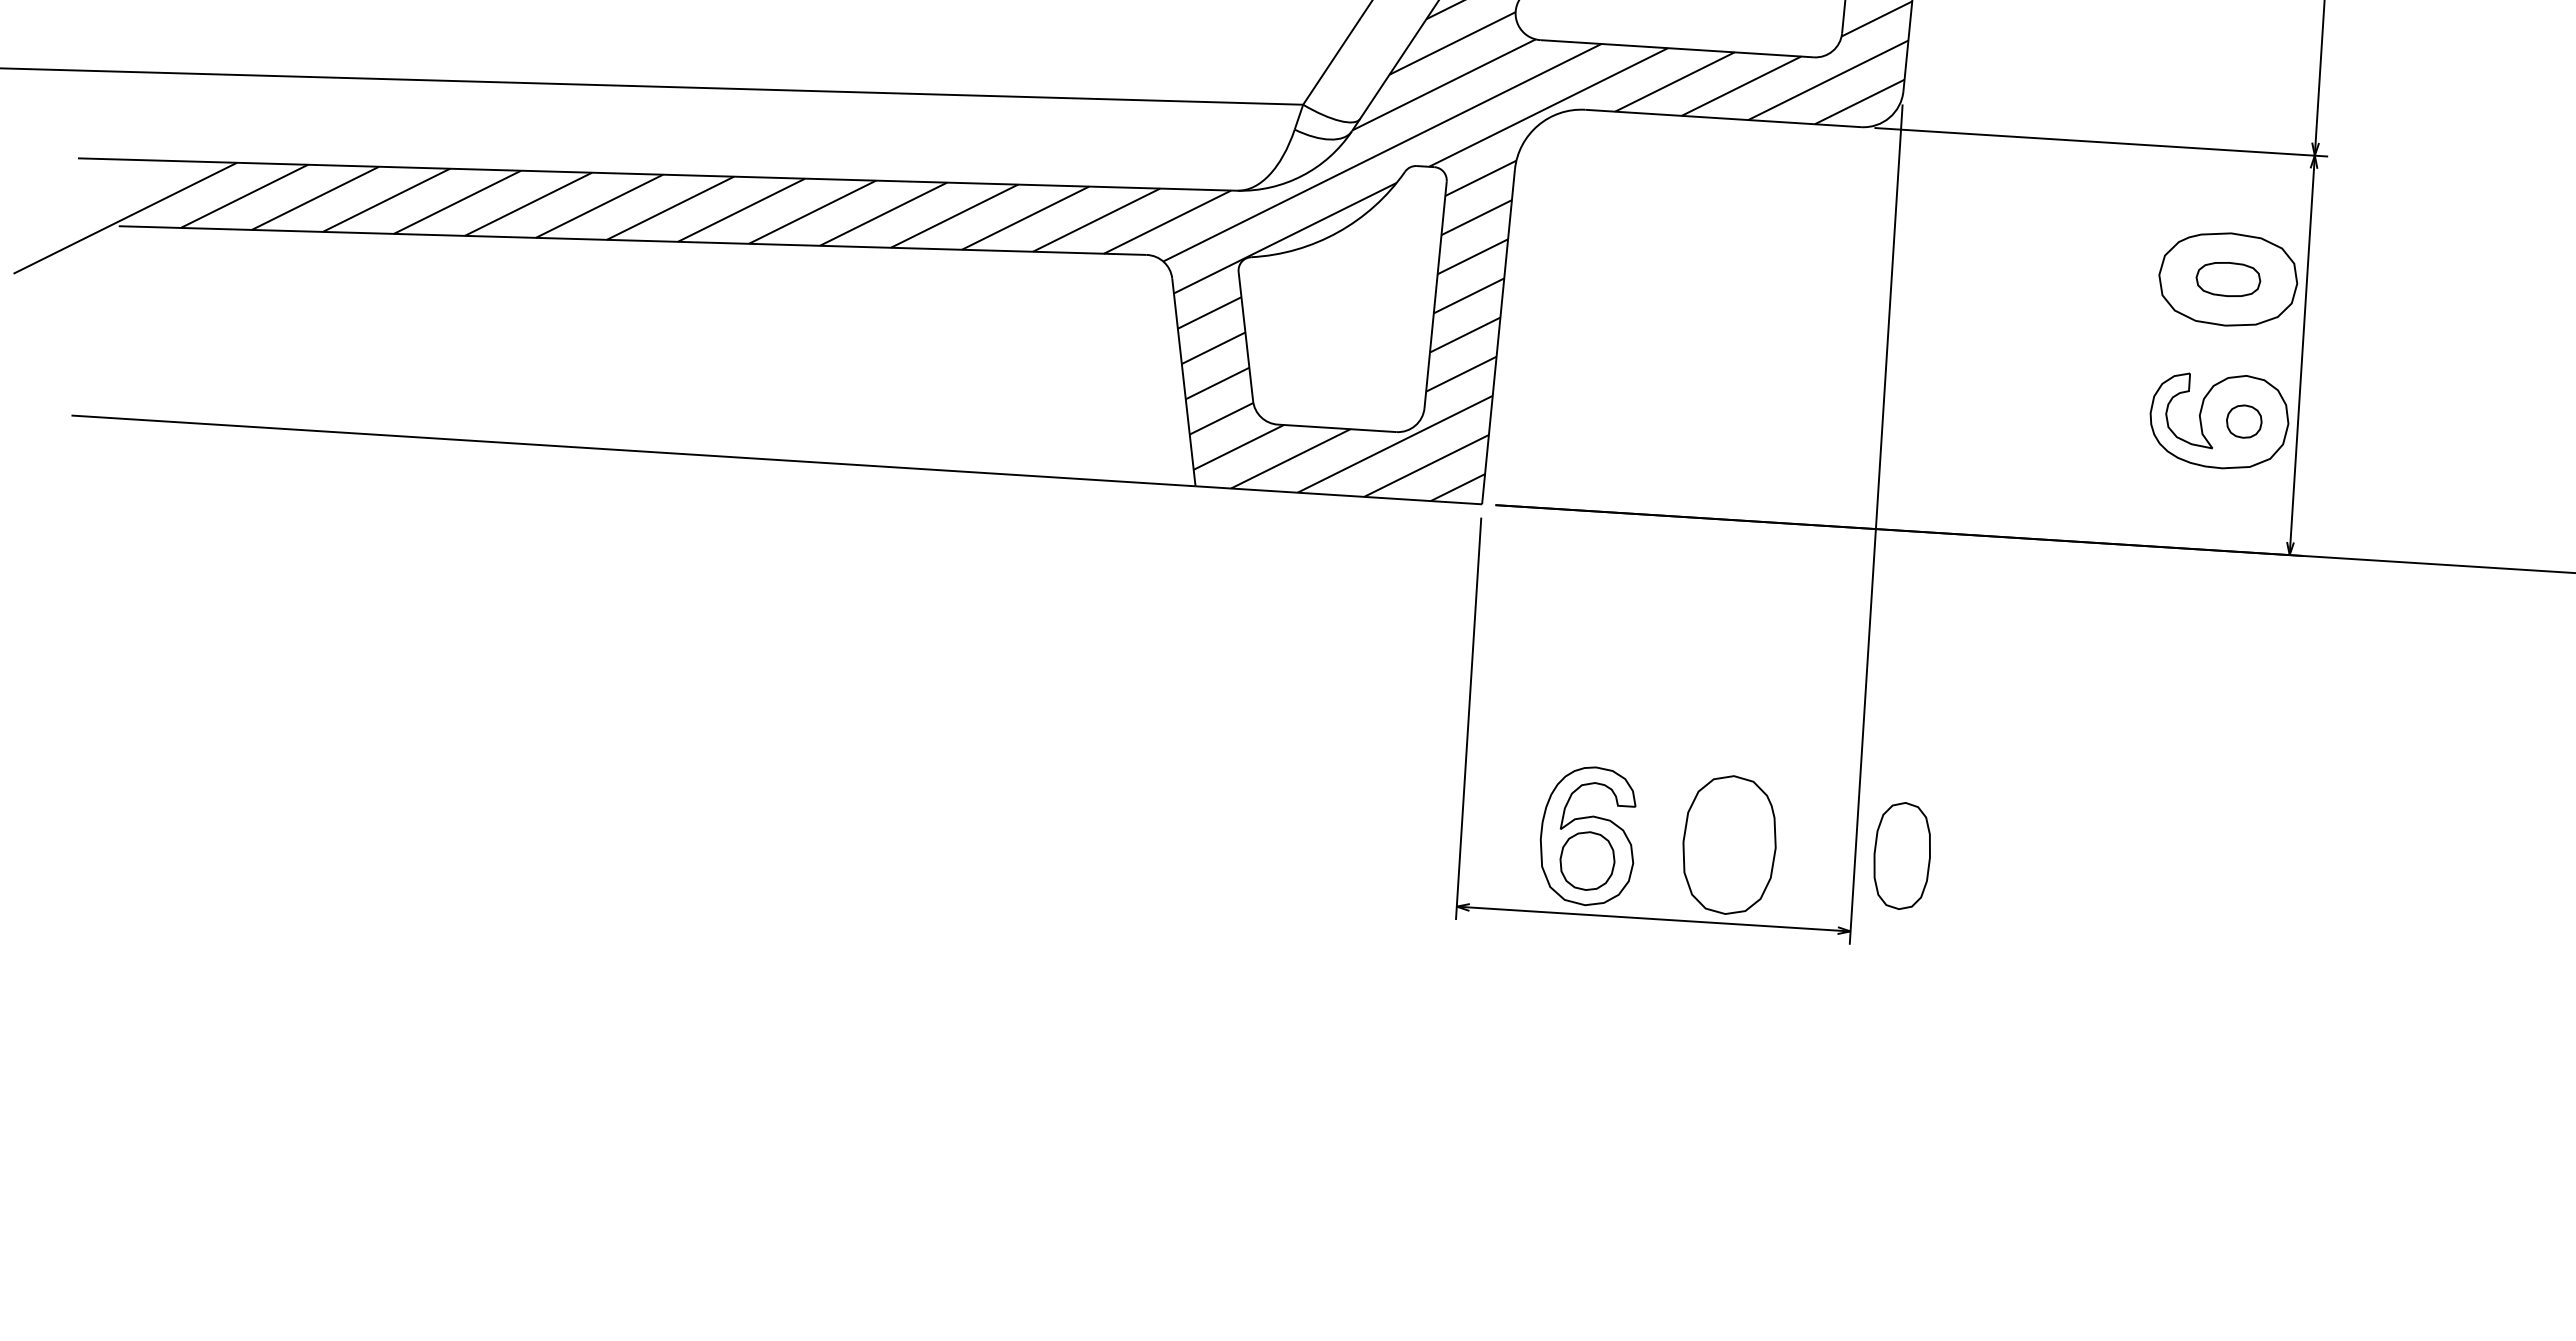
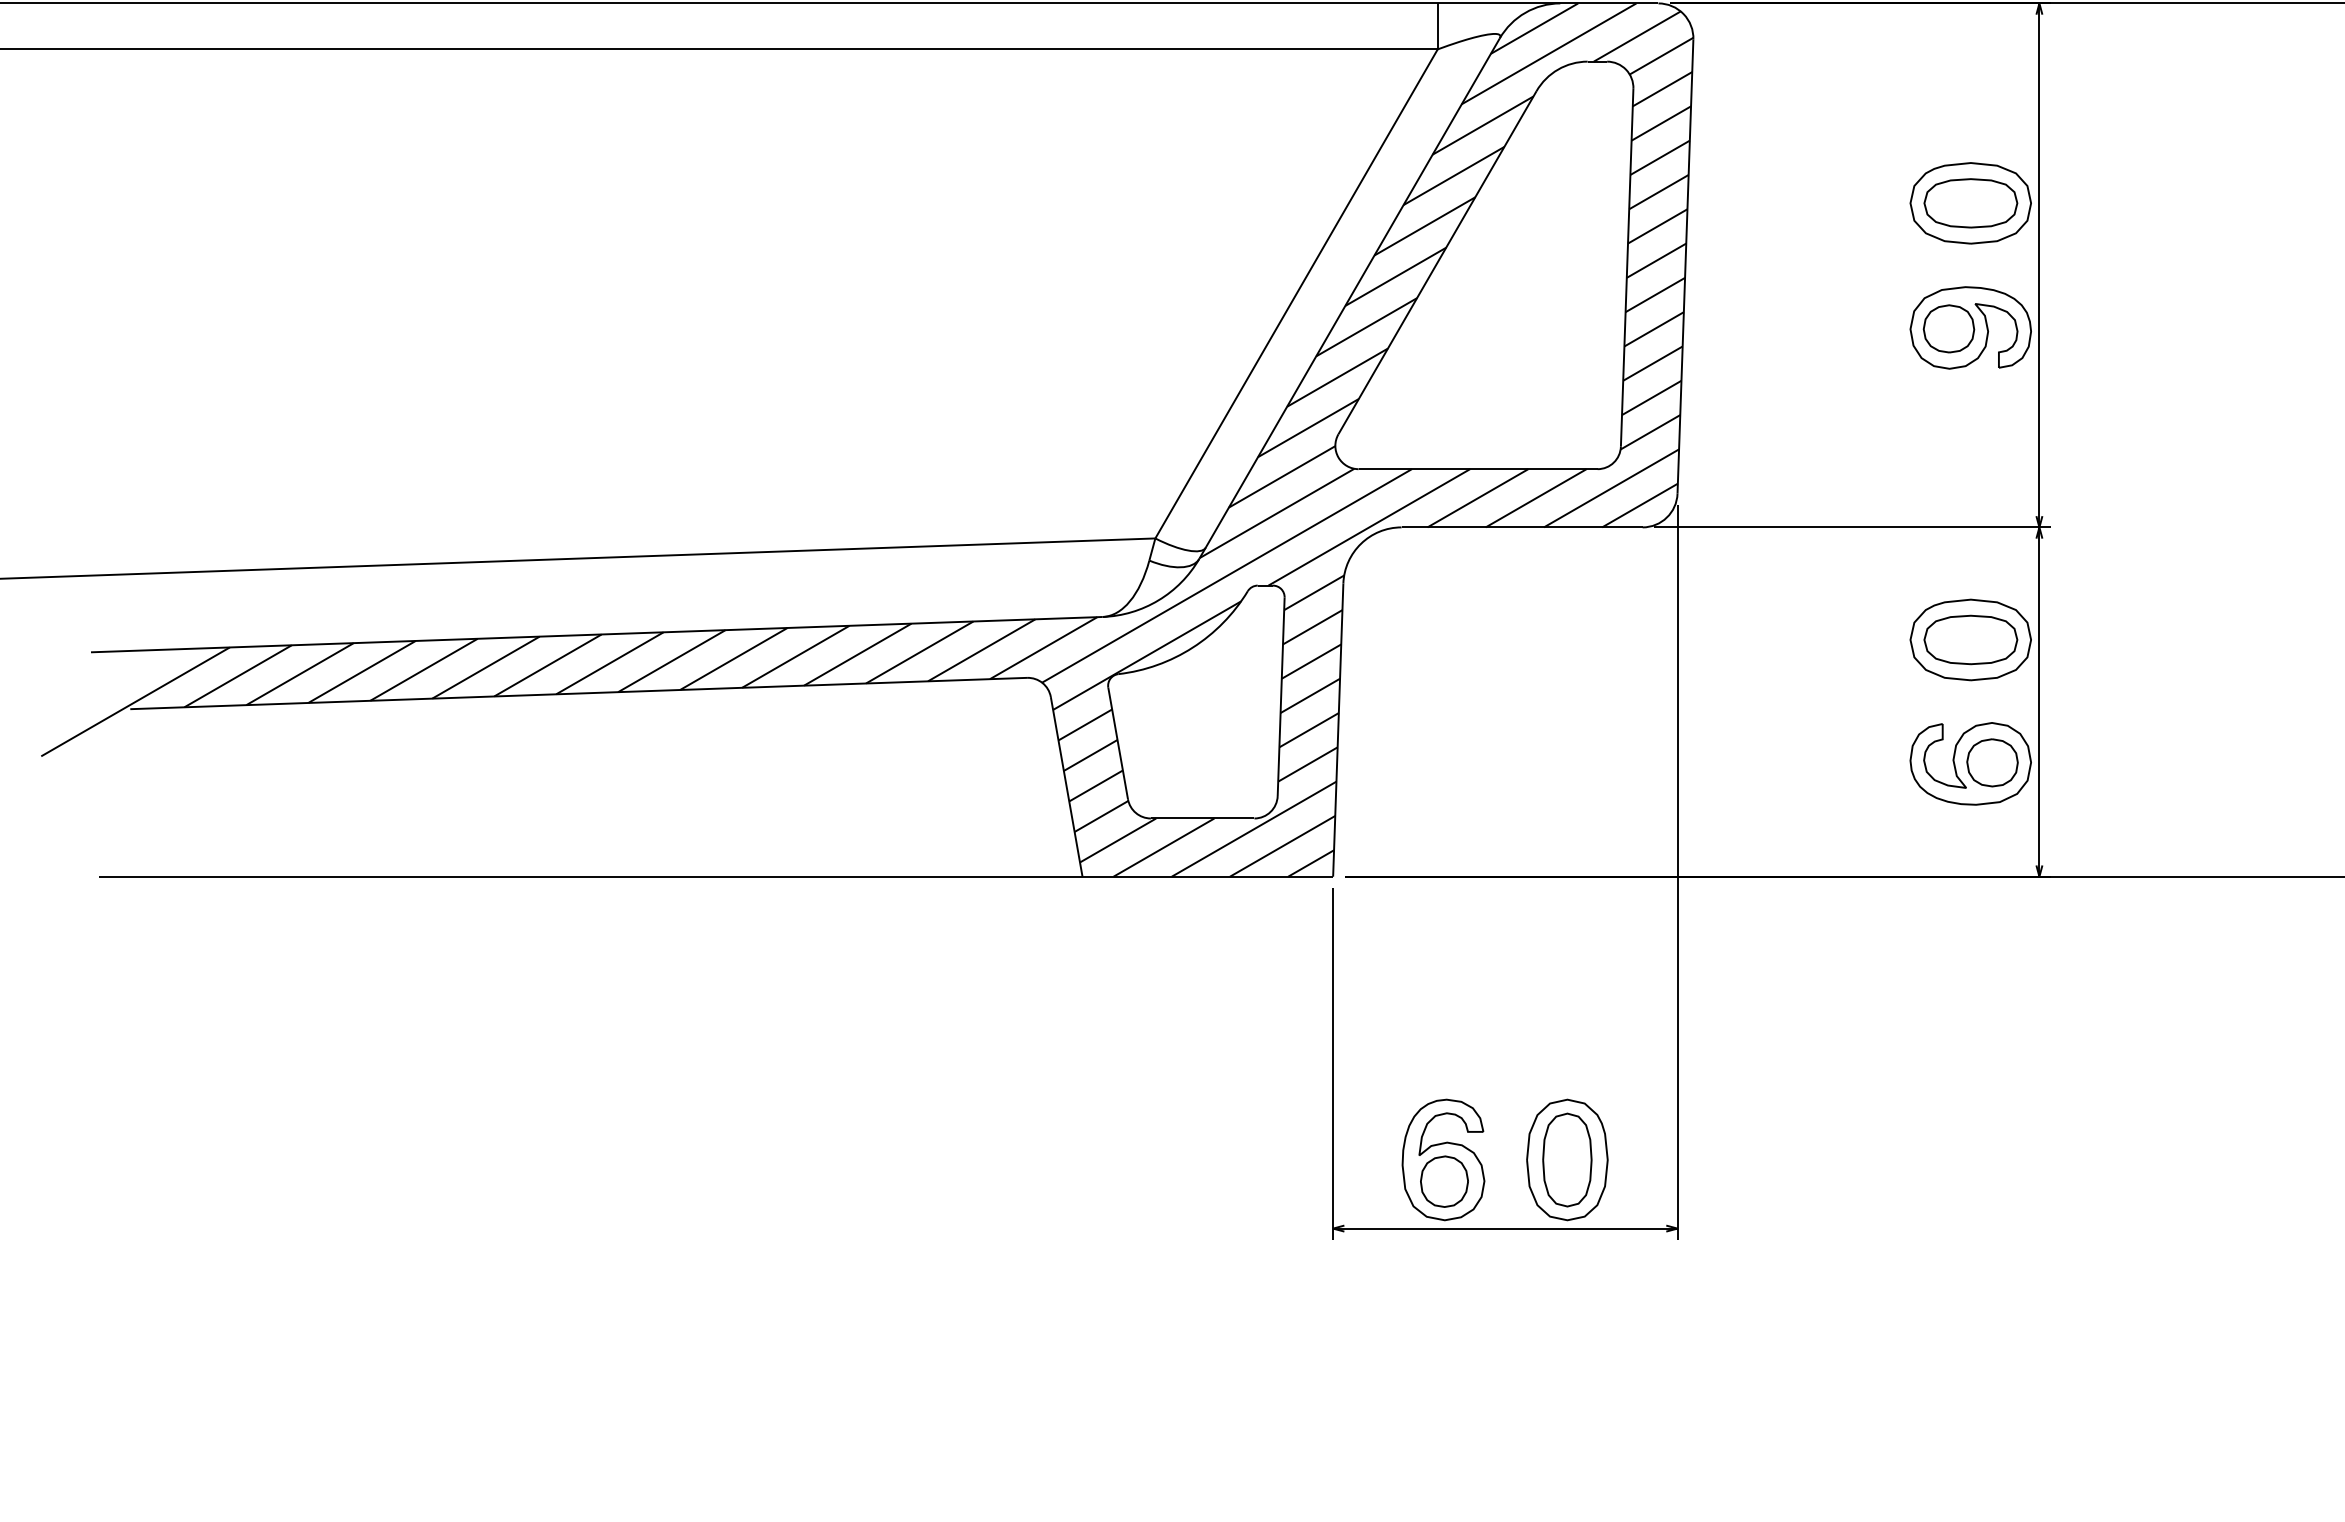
part: (2227, 278) -> (1970, 639), size x1.67
part: (2244, 421) -> (1992, 762), size x1.67
part: (1902, 855) -> (1567, 1159), moved

